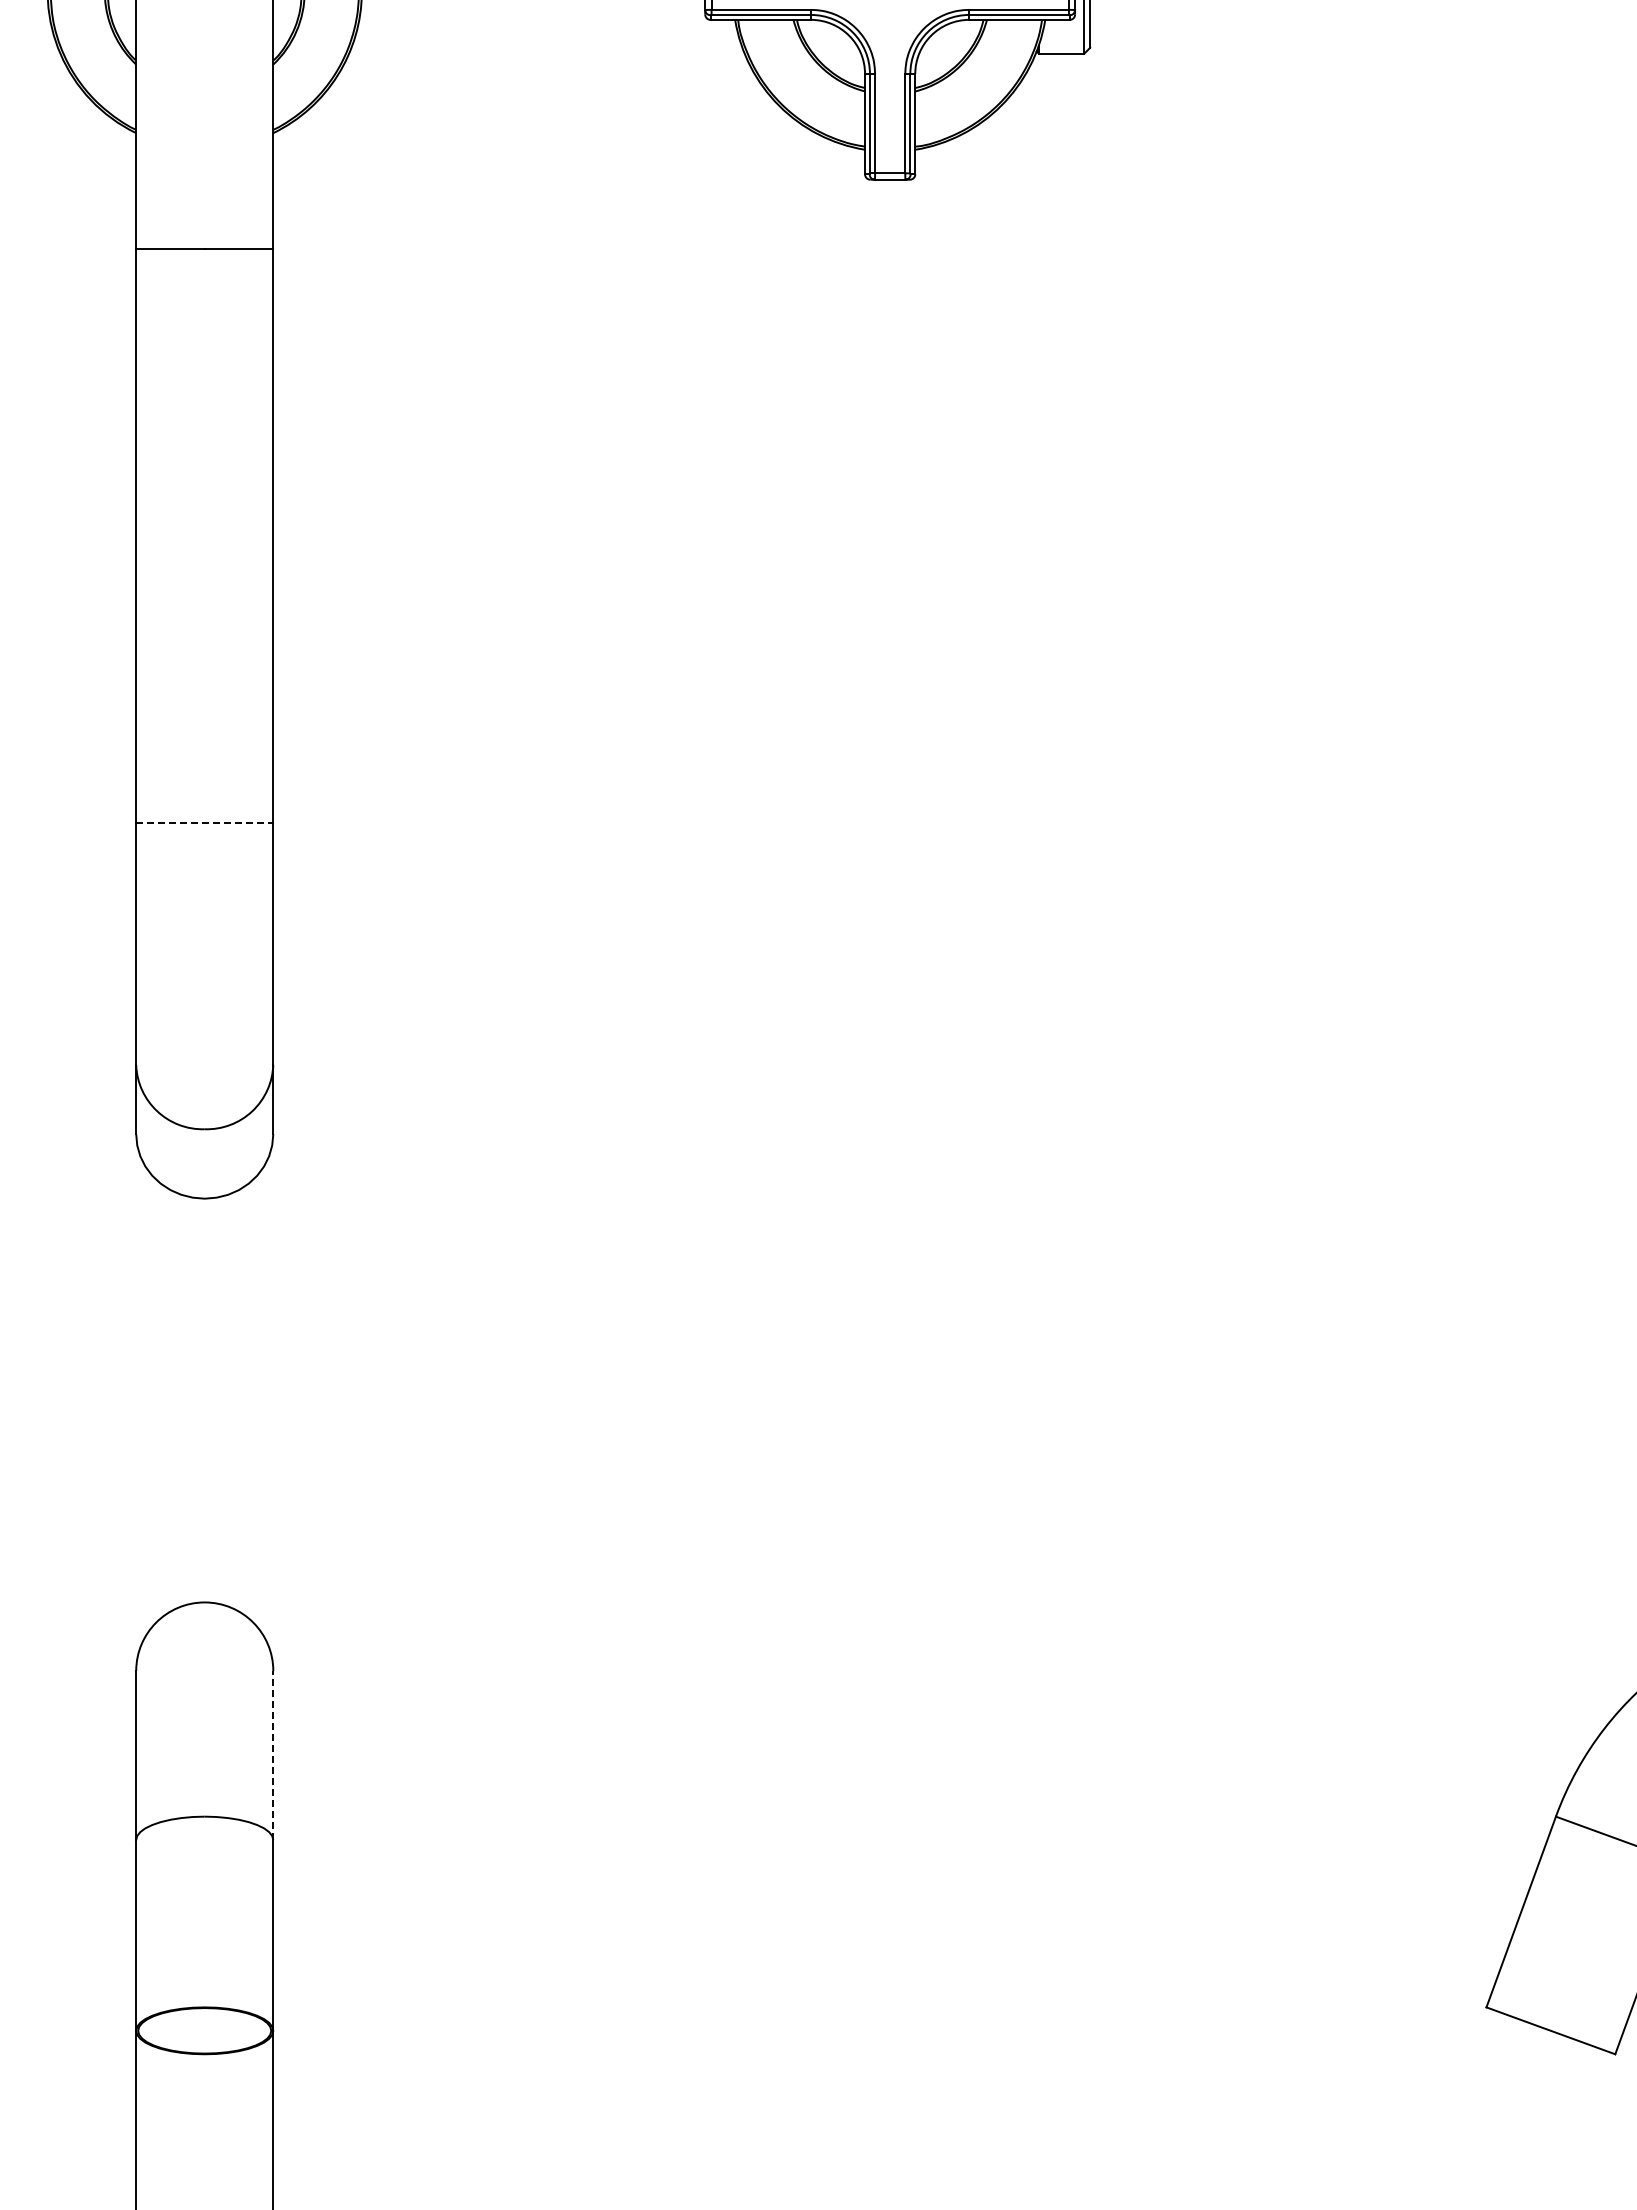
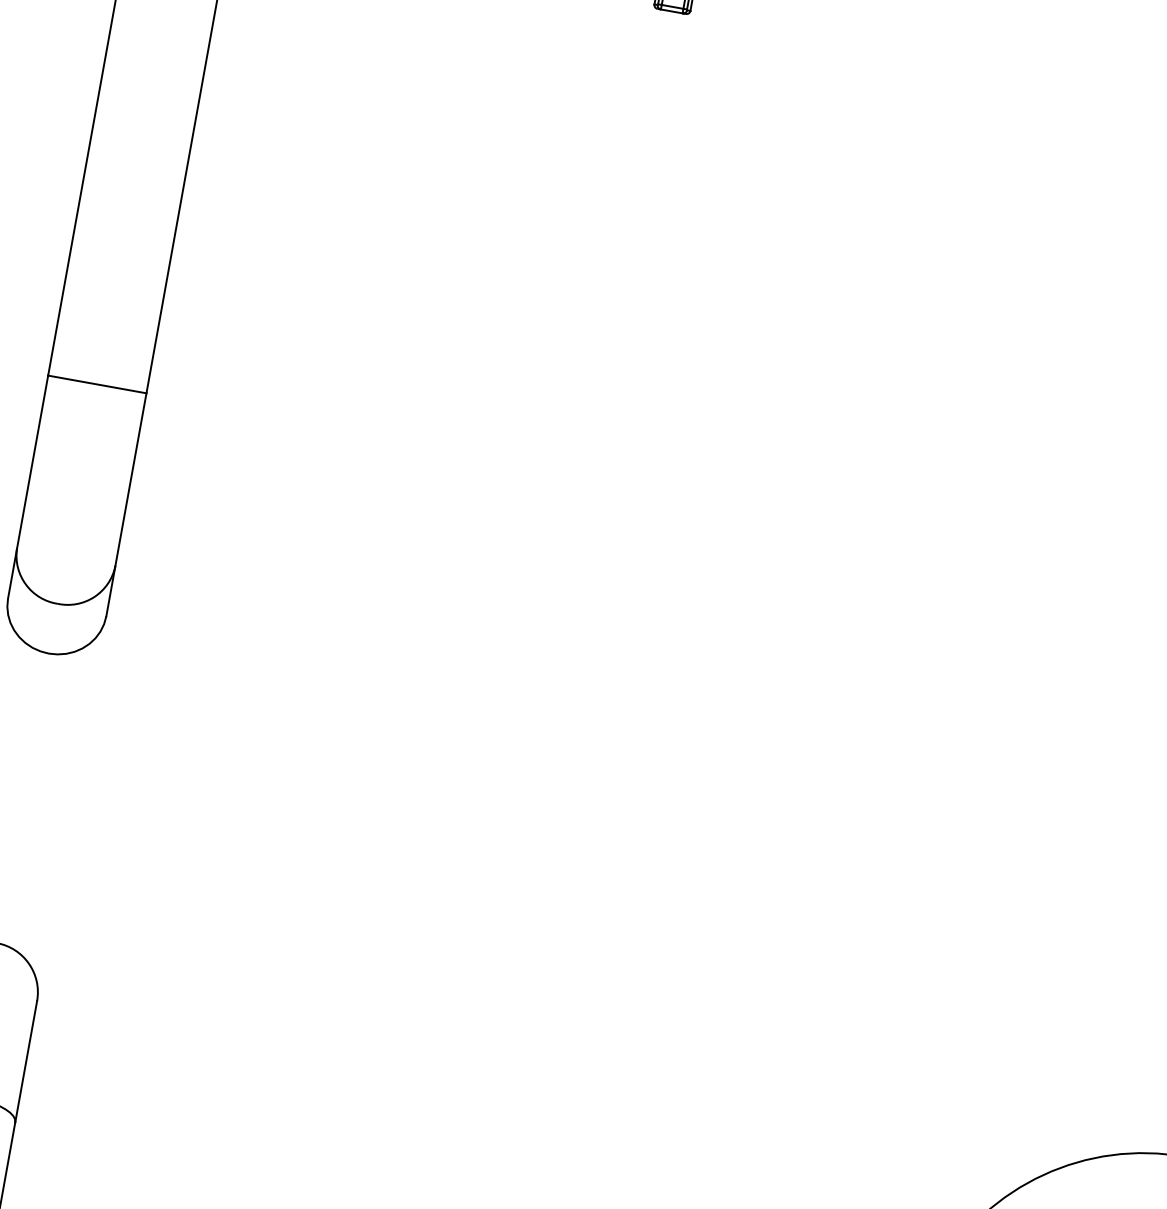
line: (204, 823) -> (97, 384), dashed -> solid
line: (273, 1755) -> (26, 1061), dashed -> solid

